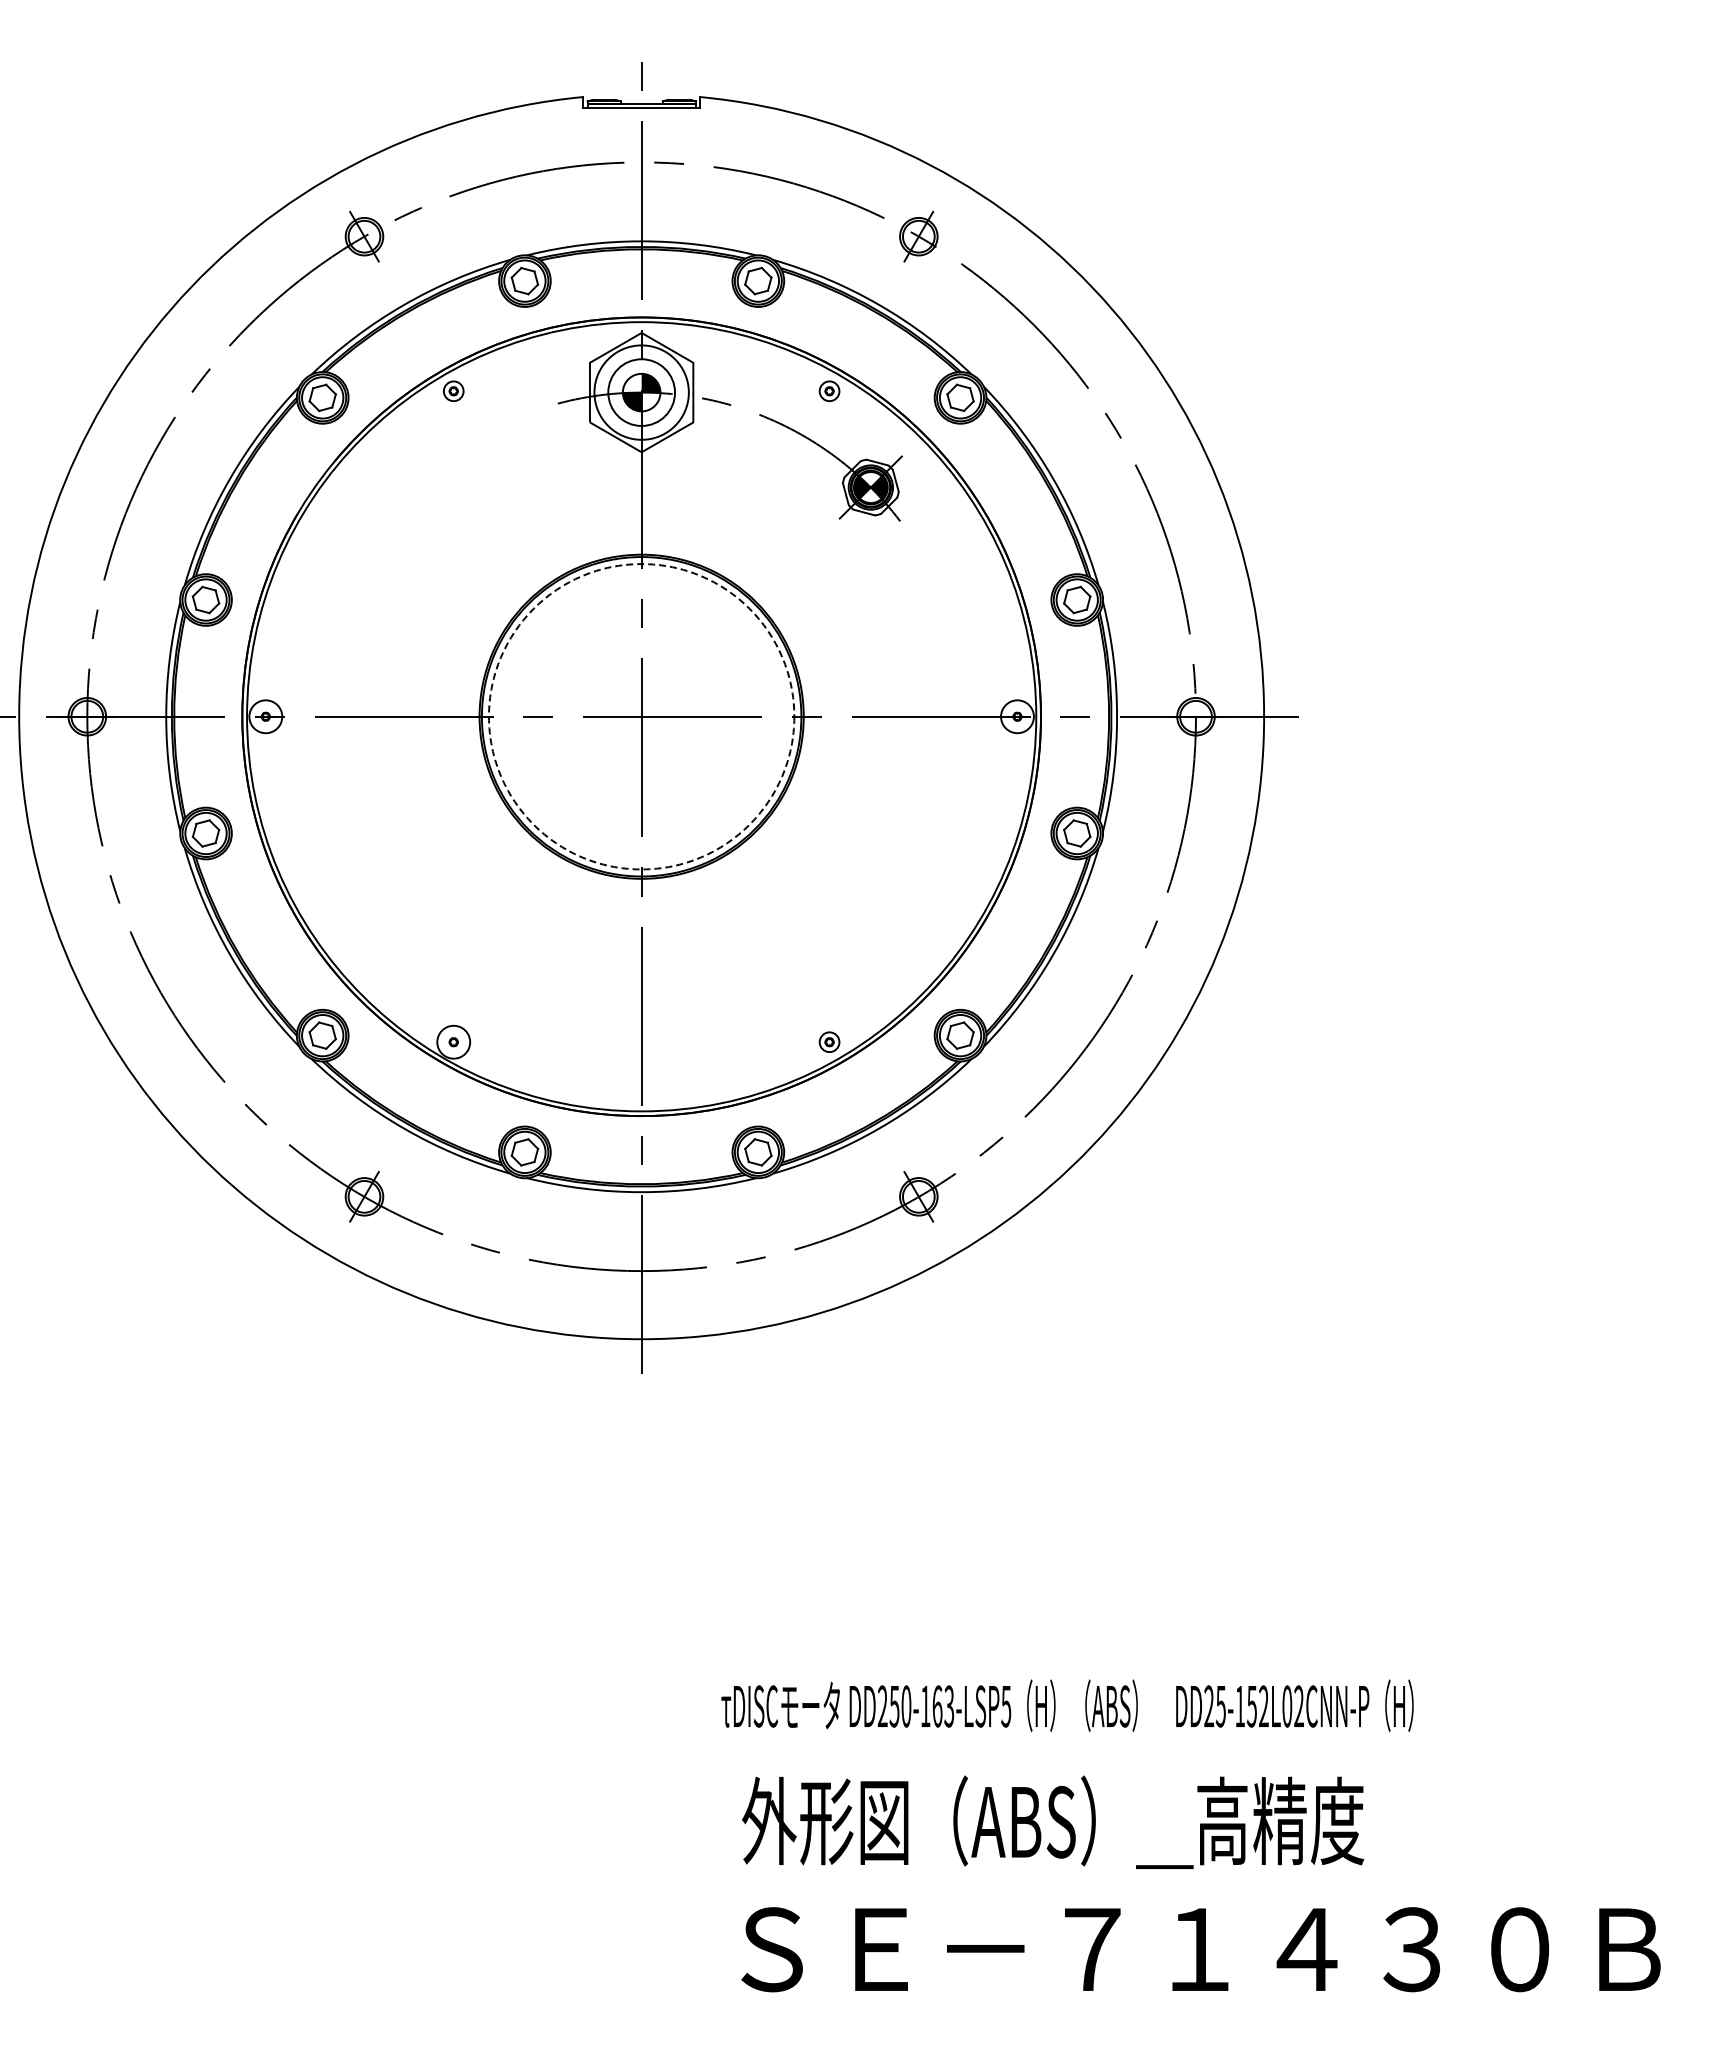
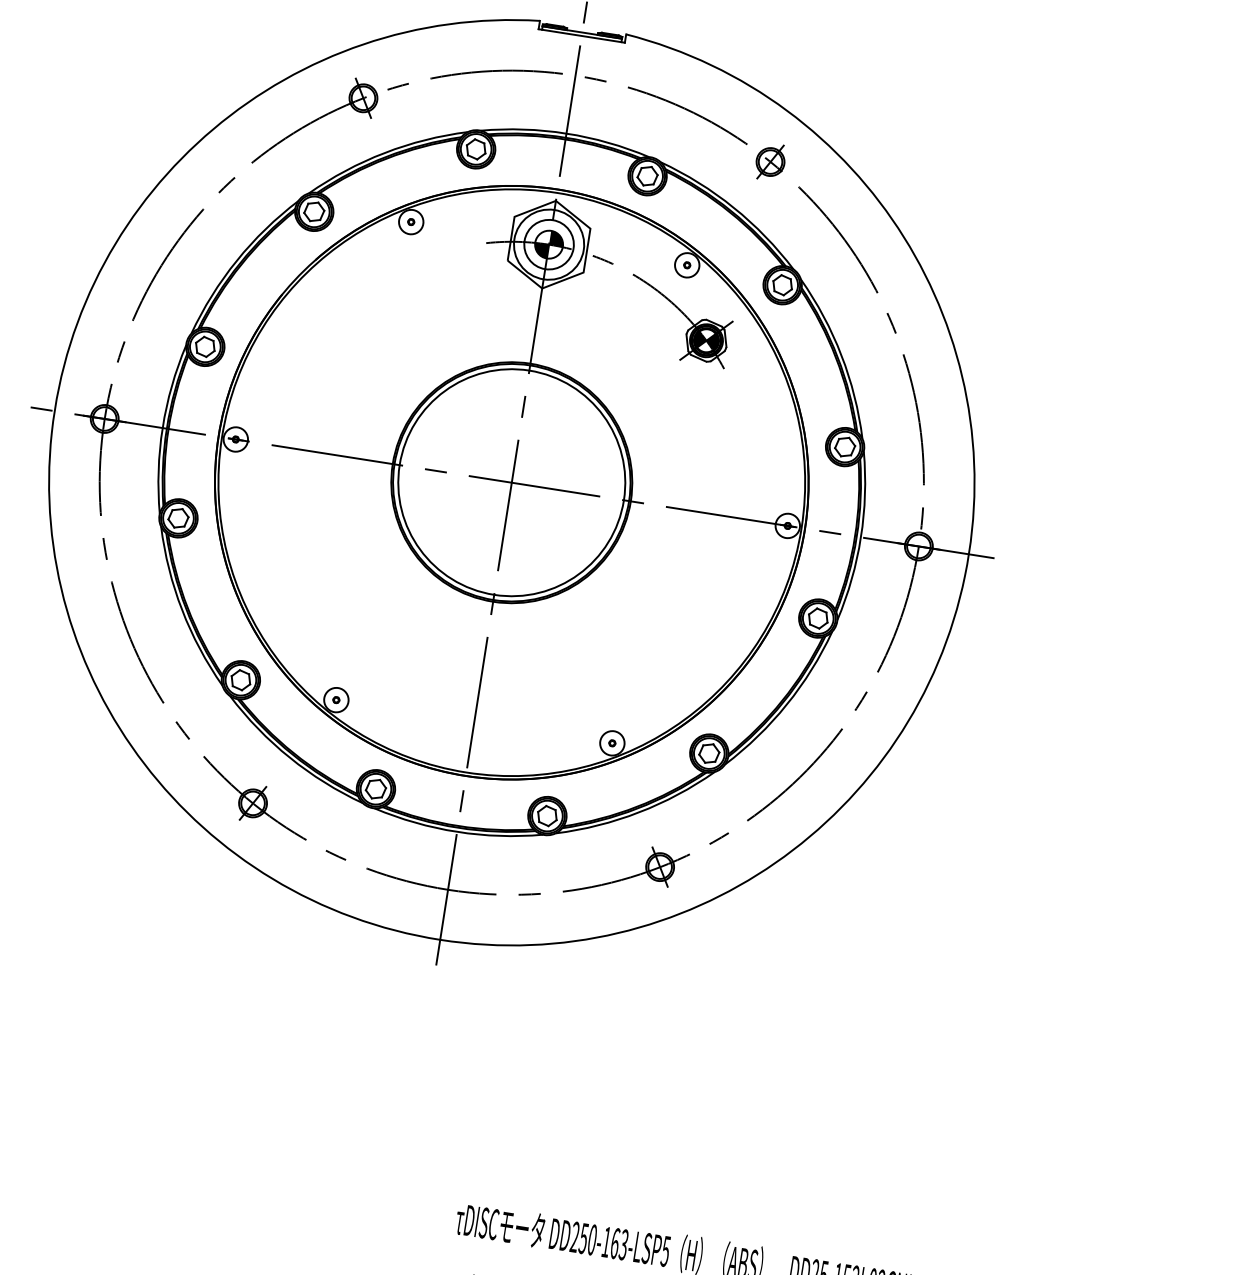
circle: (453, 390) -> (411, 221), size x1.67
circle: (829, 390) -> (687, 264), size x1.67
circle: (641, 716) -> (511, 482), dashed -> solid
circle: (829, 1041) -> (612, 742), size x1.67

